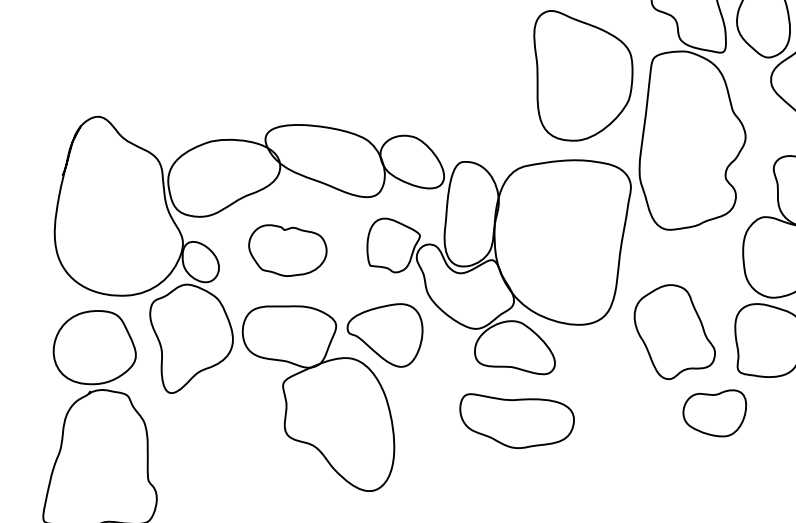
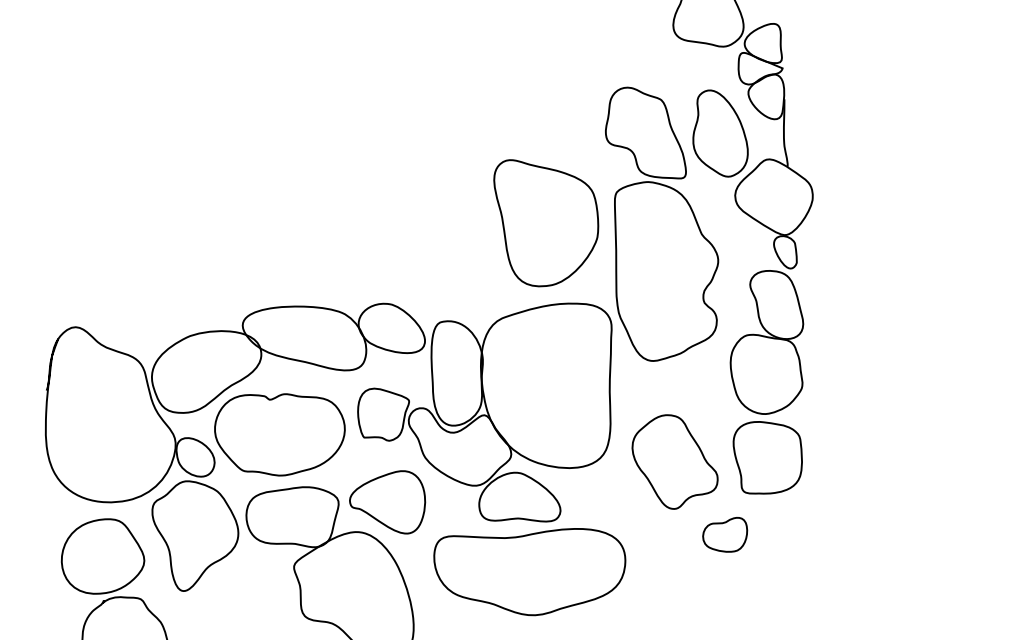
part: (287, 251) -> (279, 434), size x1.67
part: (715, 411) -> (725, 534), size x0.71
part: (515, 422) -> (529, 572), size x1.67

